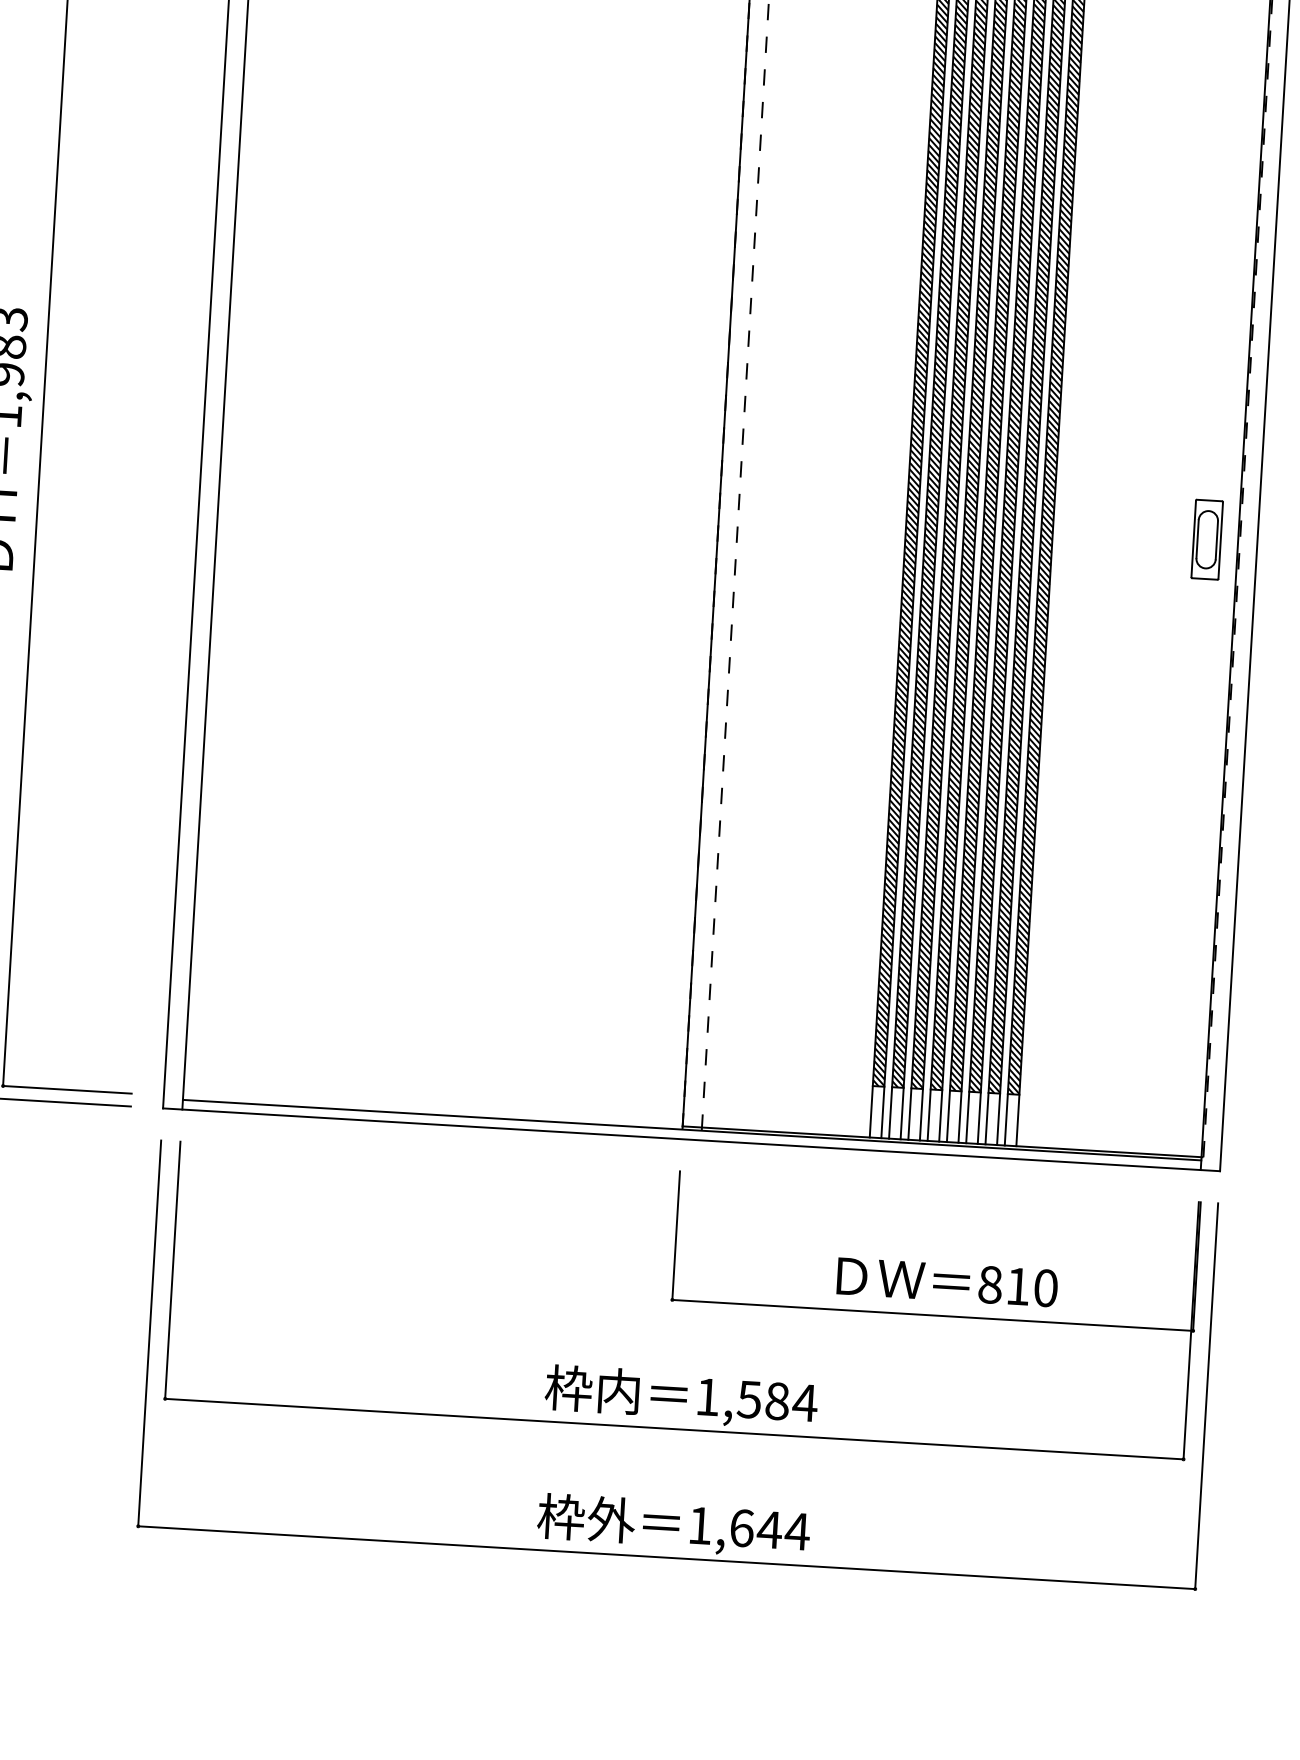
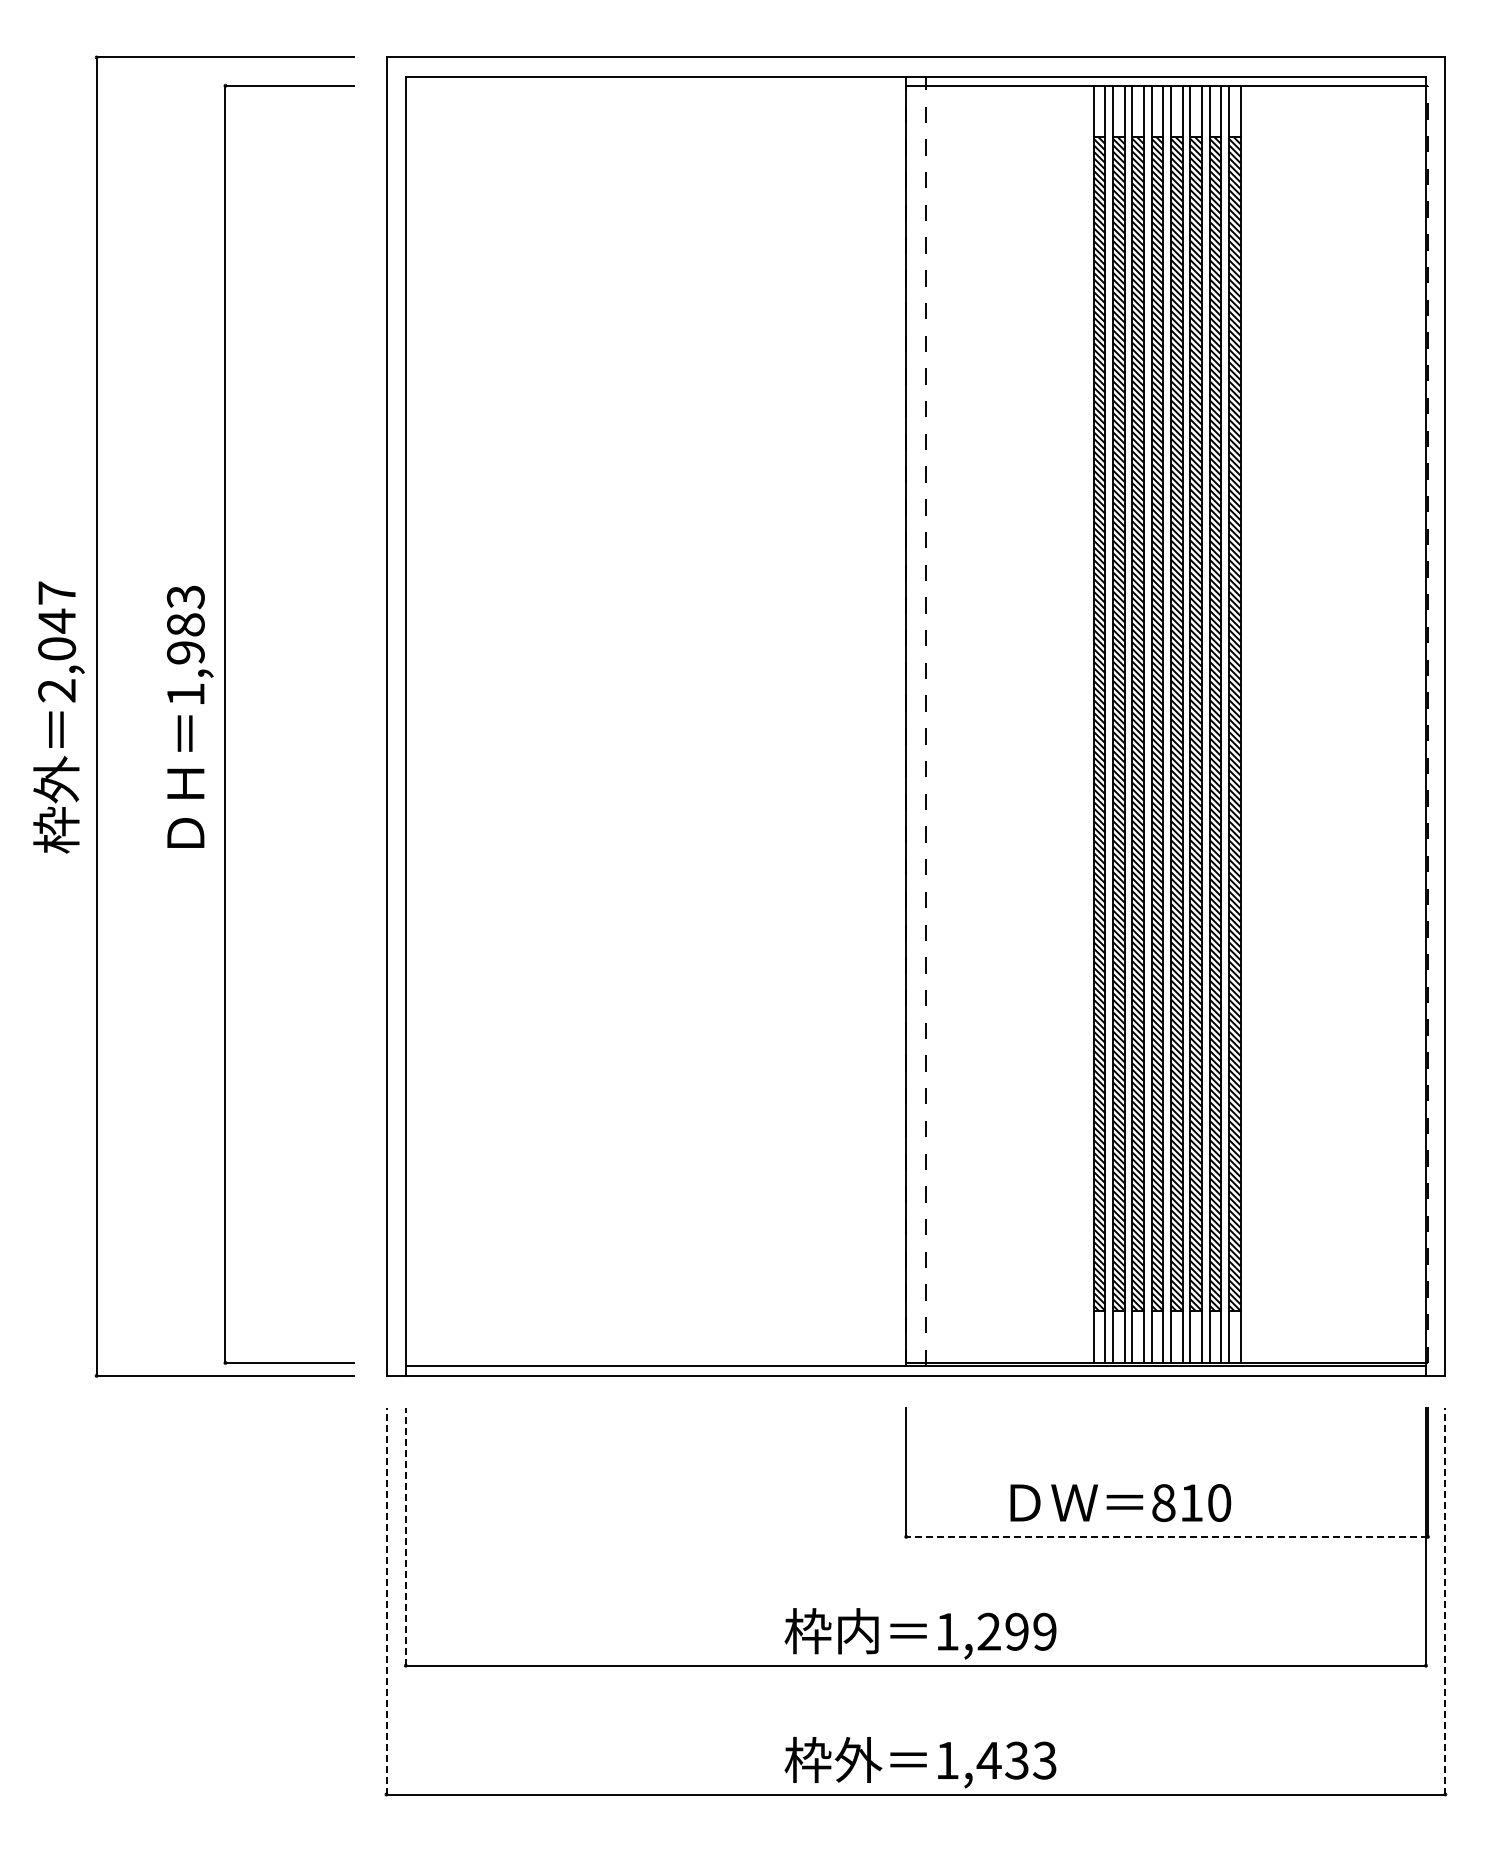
part: (1206, 539) -> (1394, 746), removed
line: (172, 1269) -> (405, 1536), solid -> dashed
text: (947, 1281) -> (1120, 1502), moved
line: (933, 1315) -> (1167, 1536), solid -> dashed
line: (149, 1332) -> (386, 1600), solid -> dashed
line: (1206, 1395) -> (1445, 1600), solid -> dashed
text: (777, 1401) -> (1017, 1631), 1,584 -> 1,299
text: (769, 1529) -> (1016, 1760), 1,644 -> 1,433

